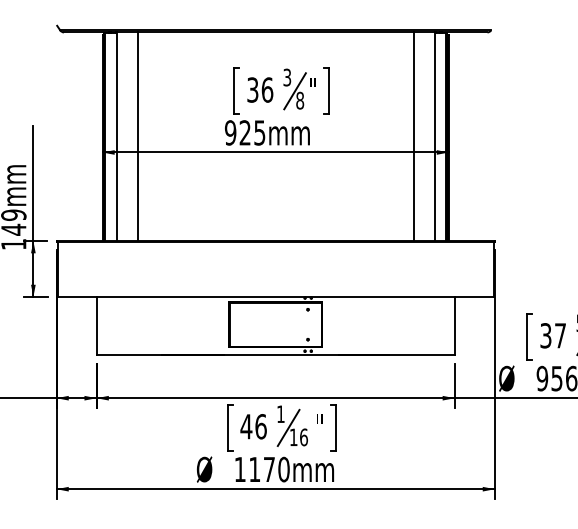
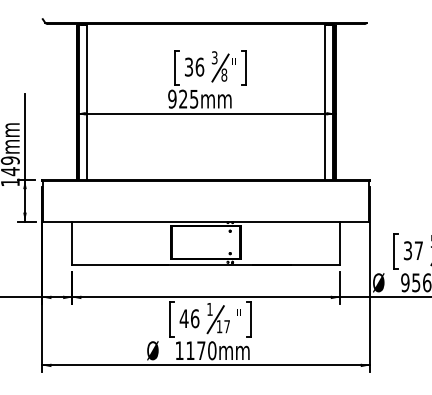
line: (138, 137) -> (103, 102), removed
line: (414, 137) -> (309, 102), removed
text: (304, 437) -> (227, 326), 16 -> 17

